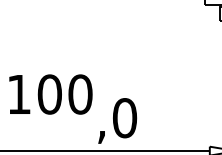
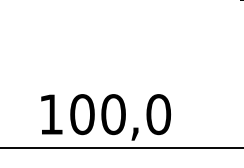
text: (50, 94) -> (83, 114), moved

